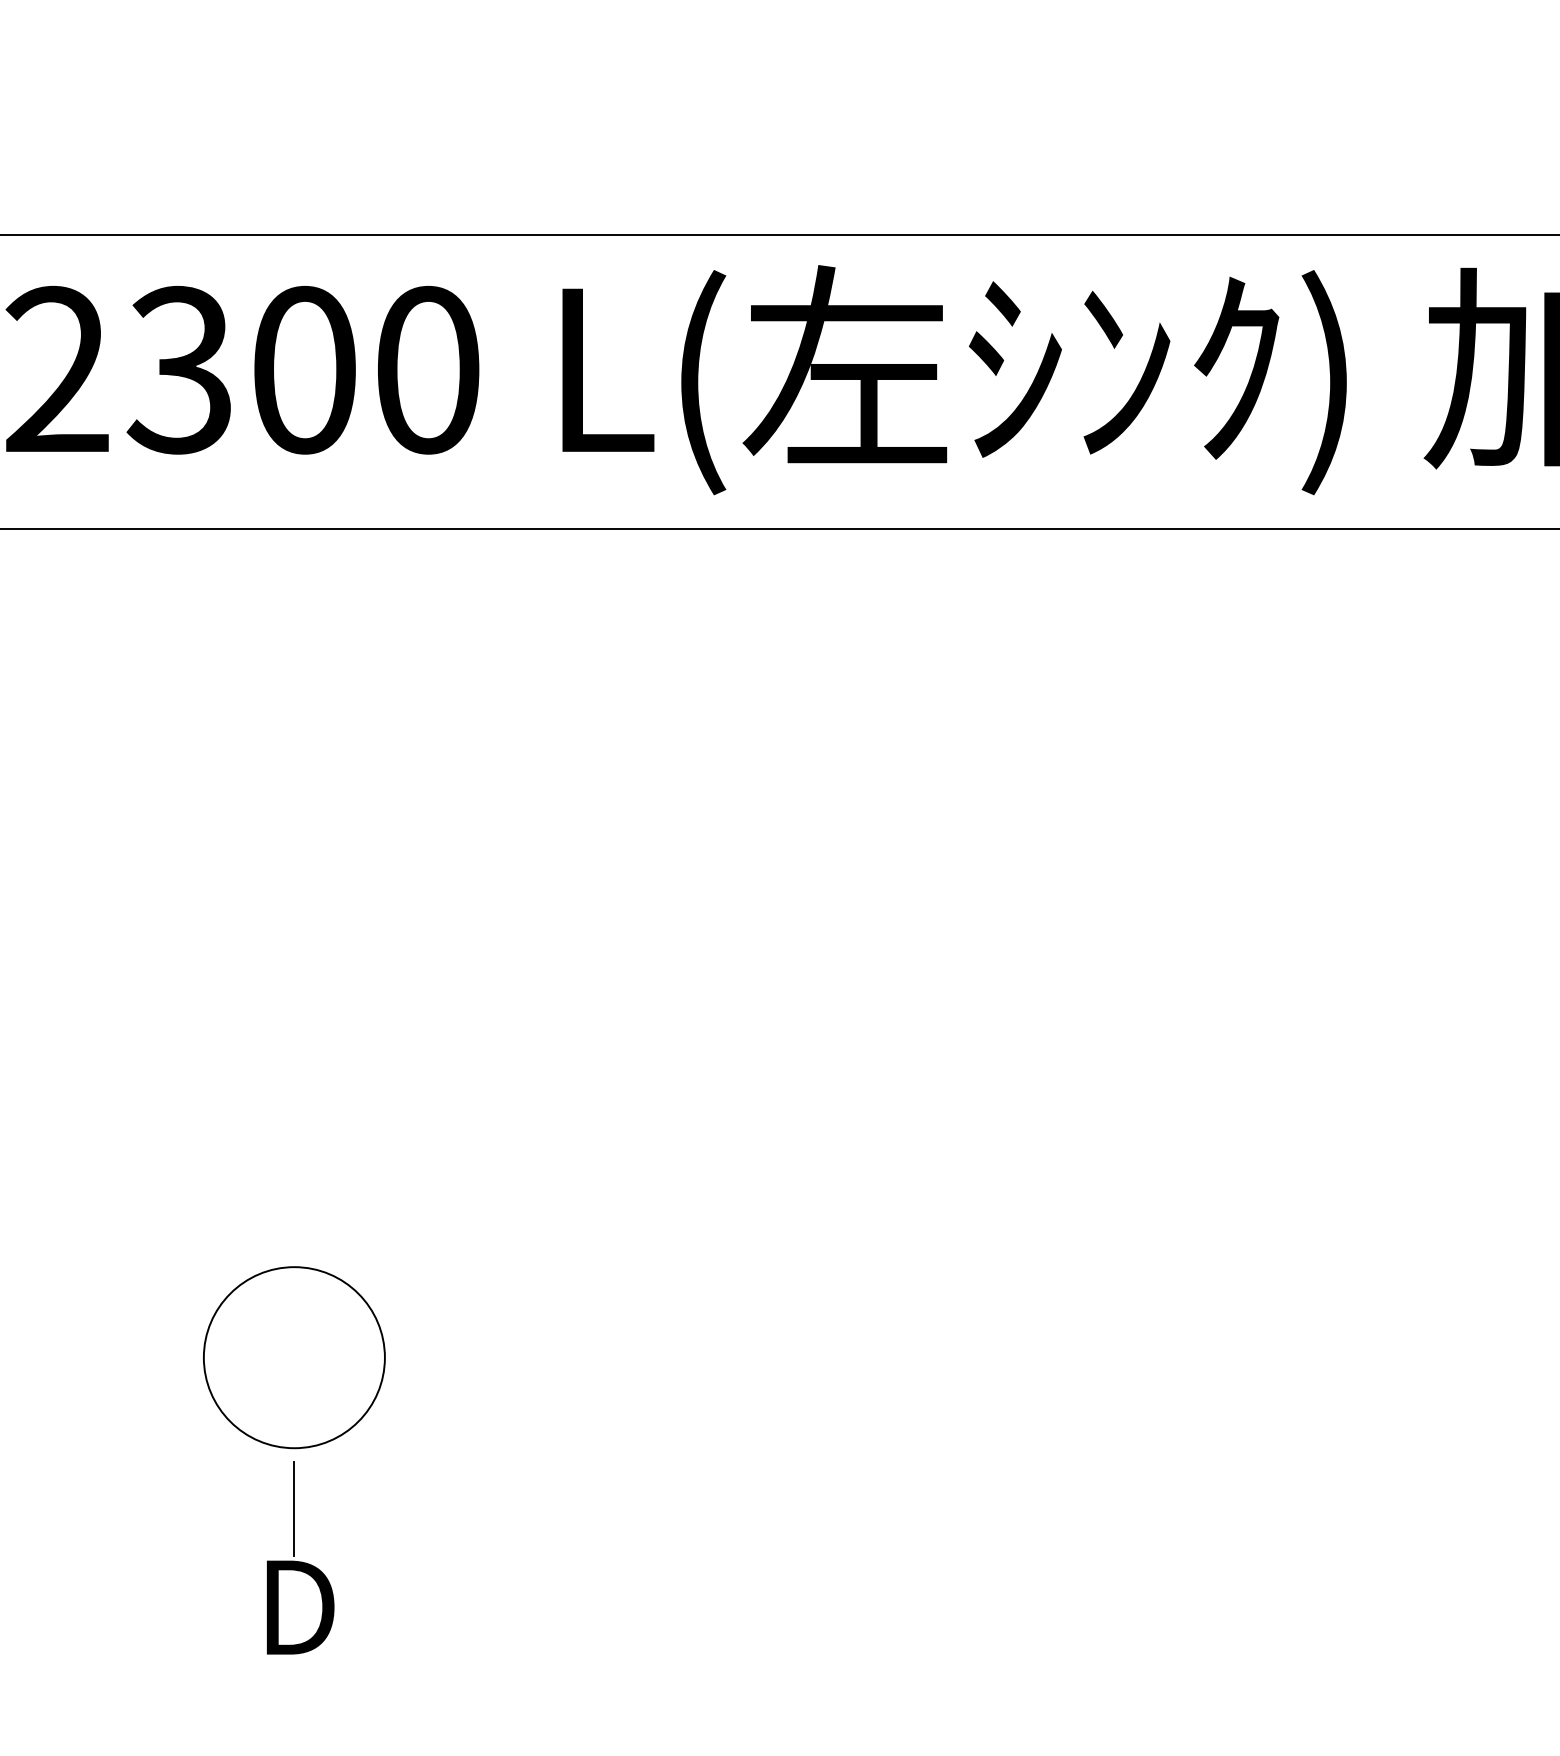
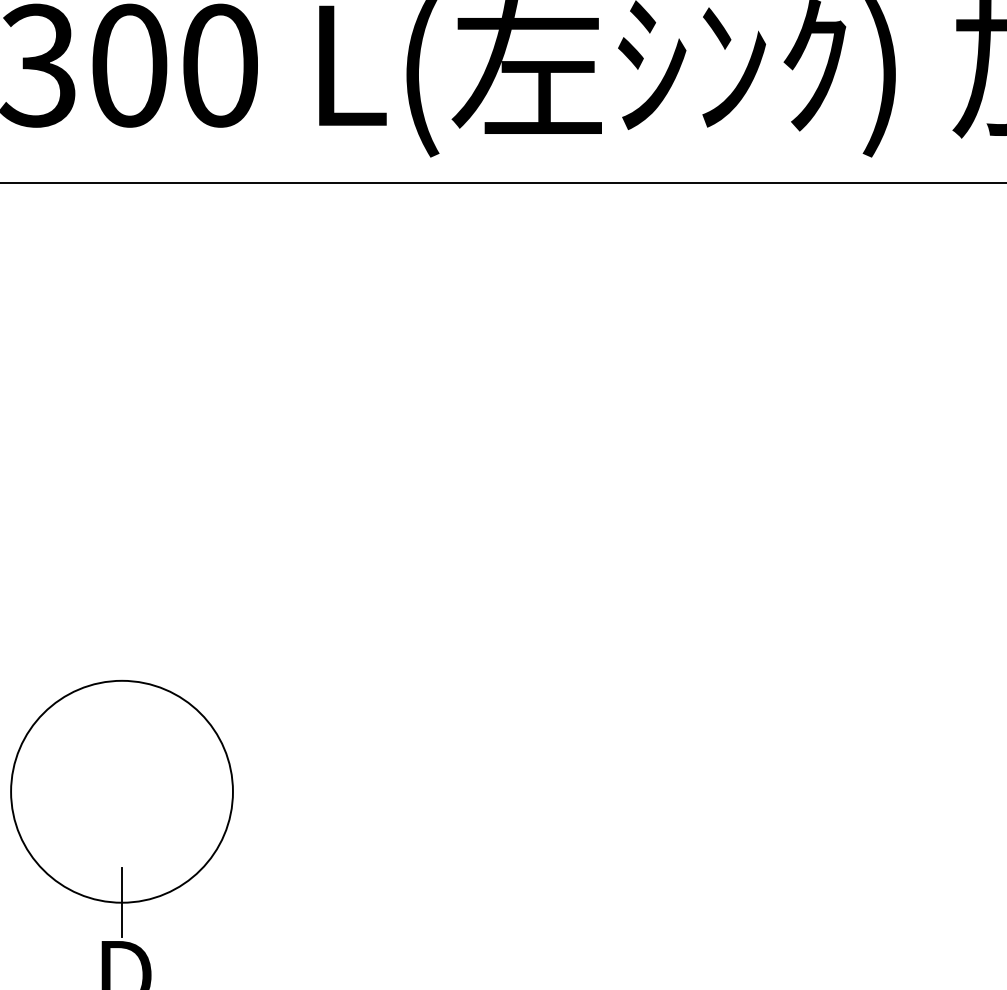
circle: (294, 1357) -> (122, 791), size x1.67

